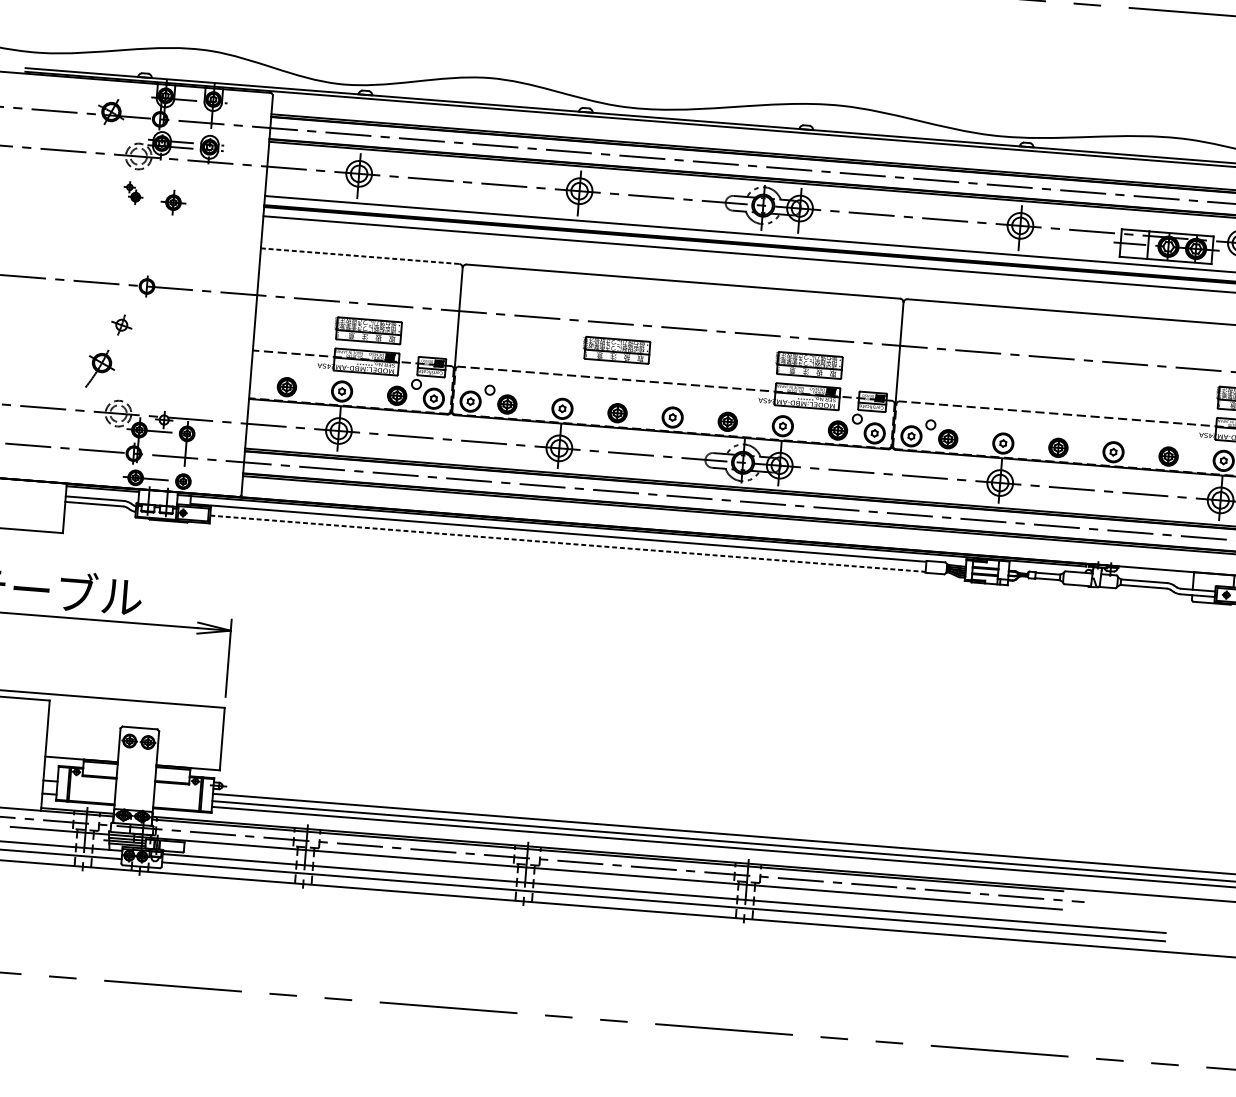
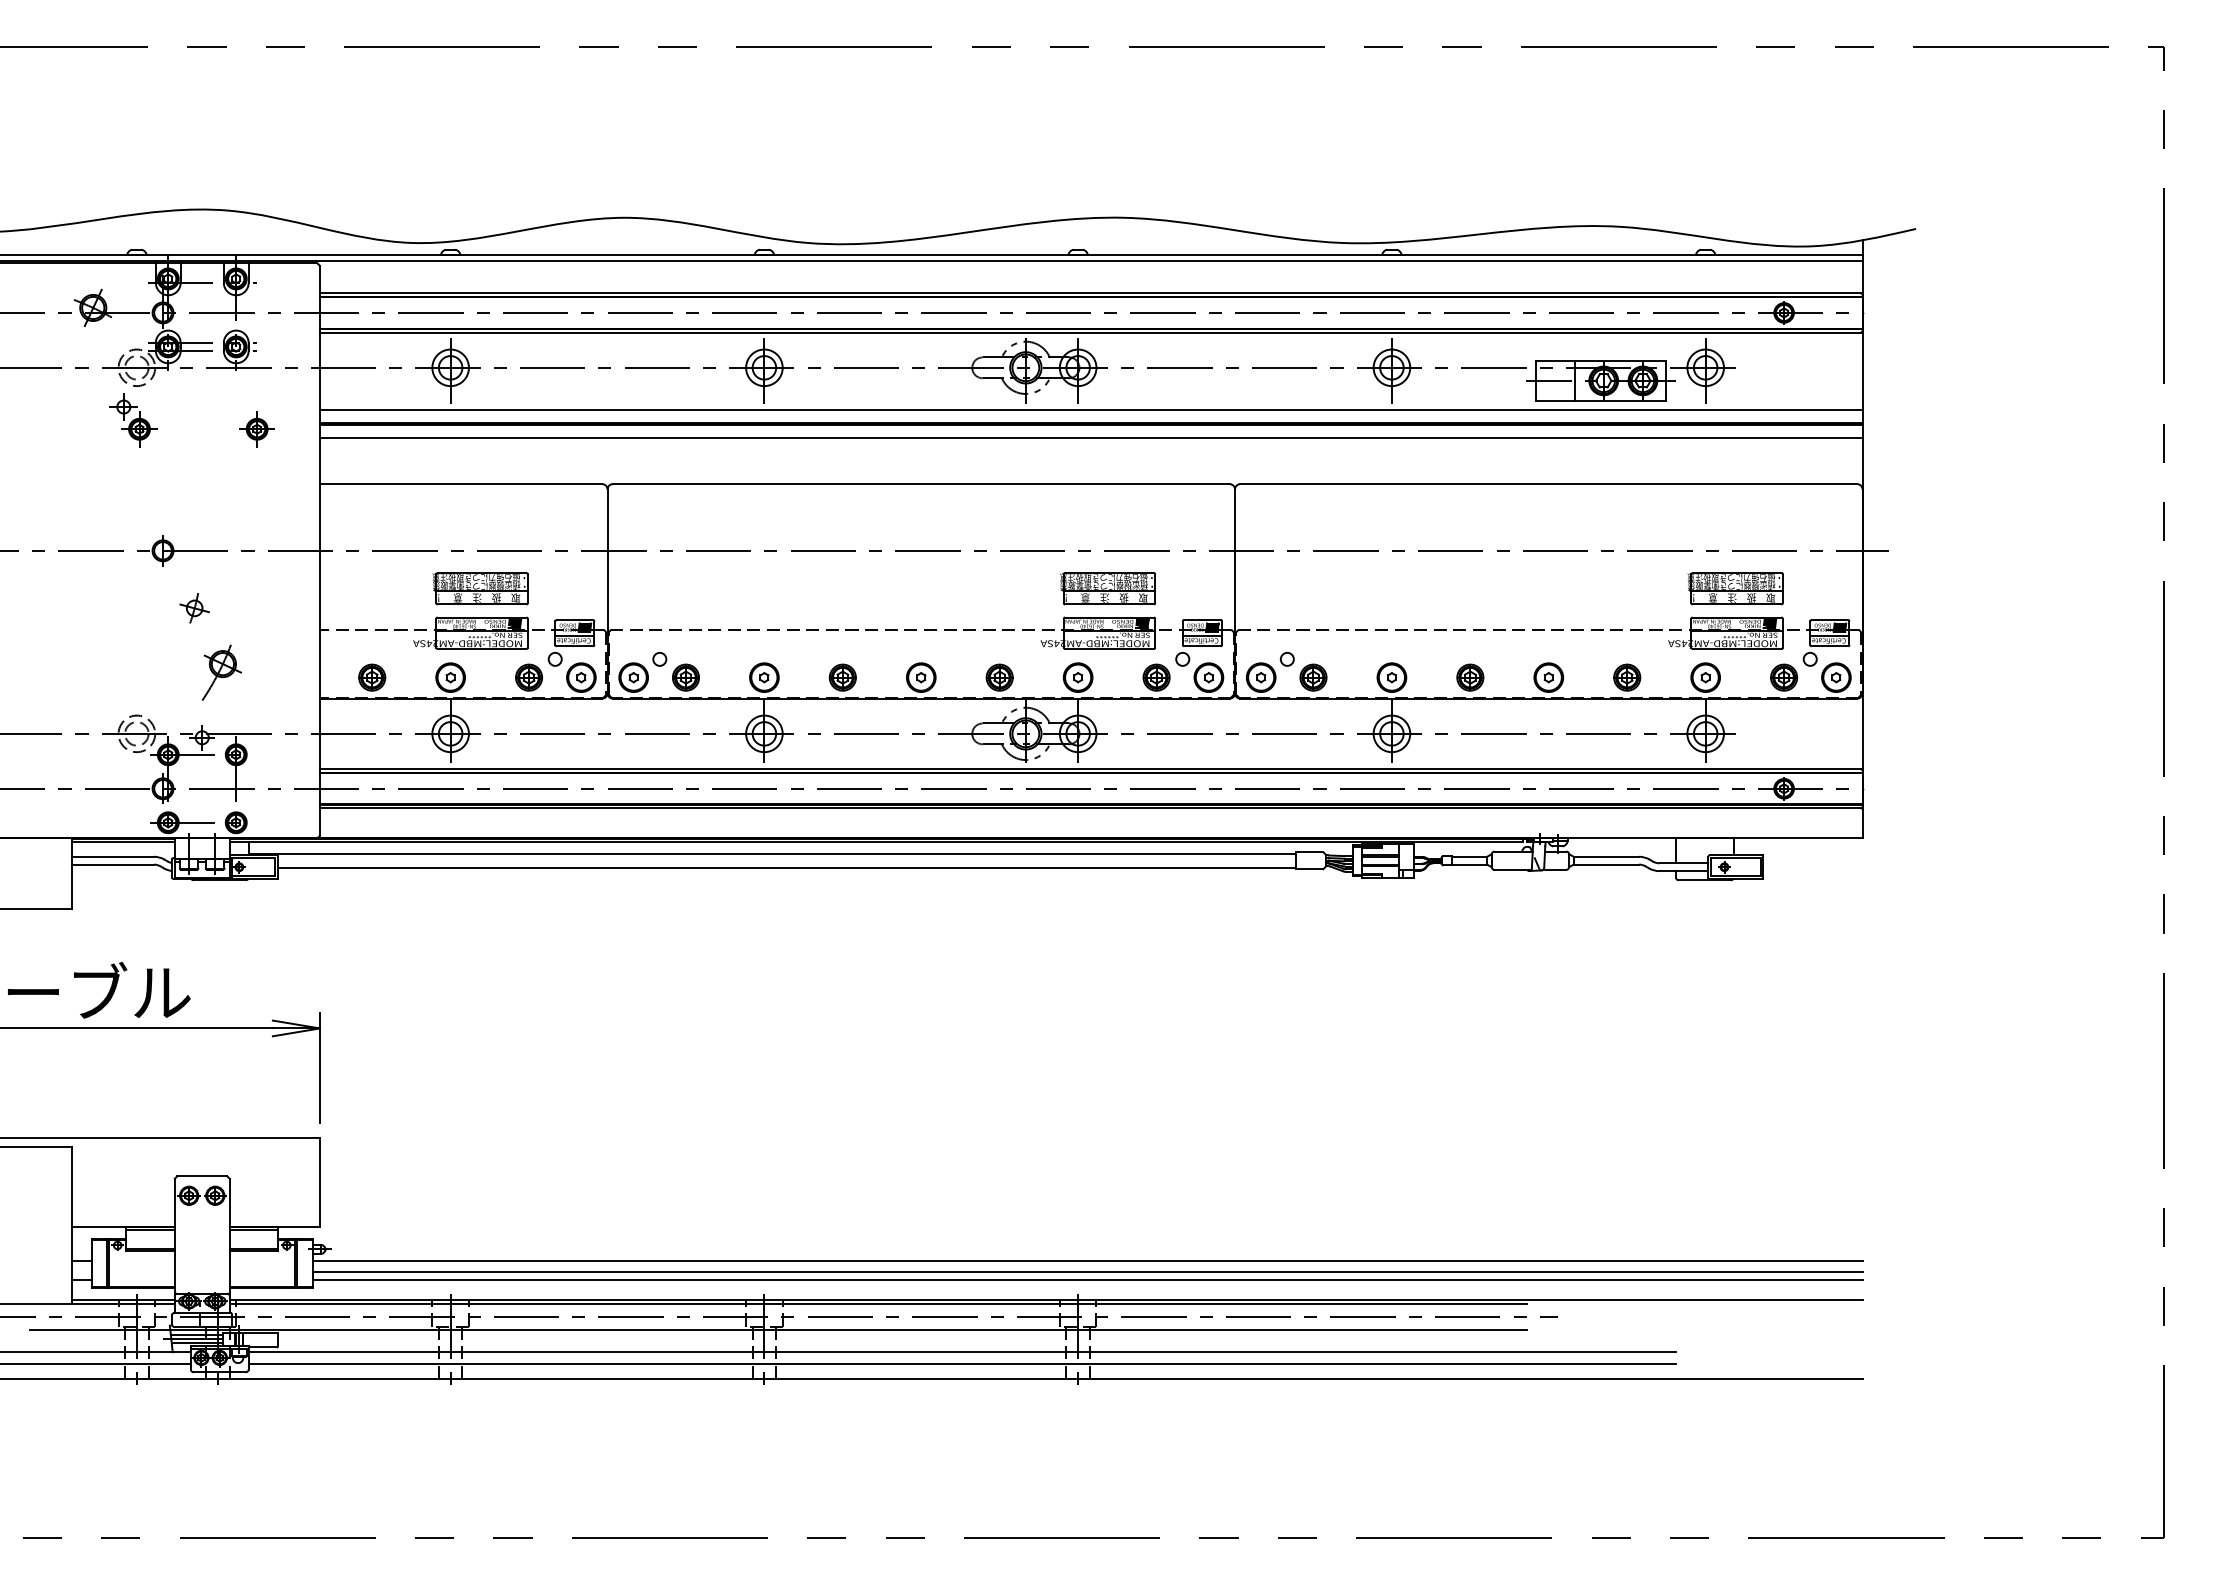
part: (133, 193) -> (133, 420), size x1.67
part: (173, 202) -> (256, 429), moved
line: (360, 256) -> (461, 484), dashed -> solid
part: (121, 325) -> (194, 608), moved
part: (616, 350) -> (834, 588), removed
part: (100, 368) -> (221, 672), moved
line: (568, 543) -> (787, 867), dashed -> solid

